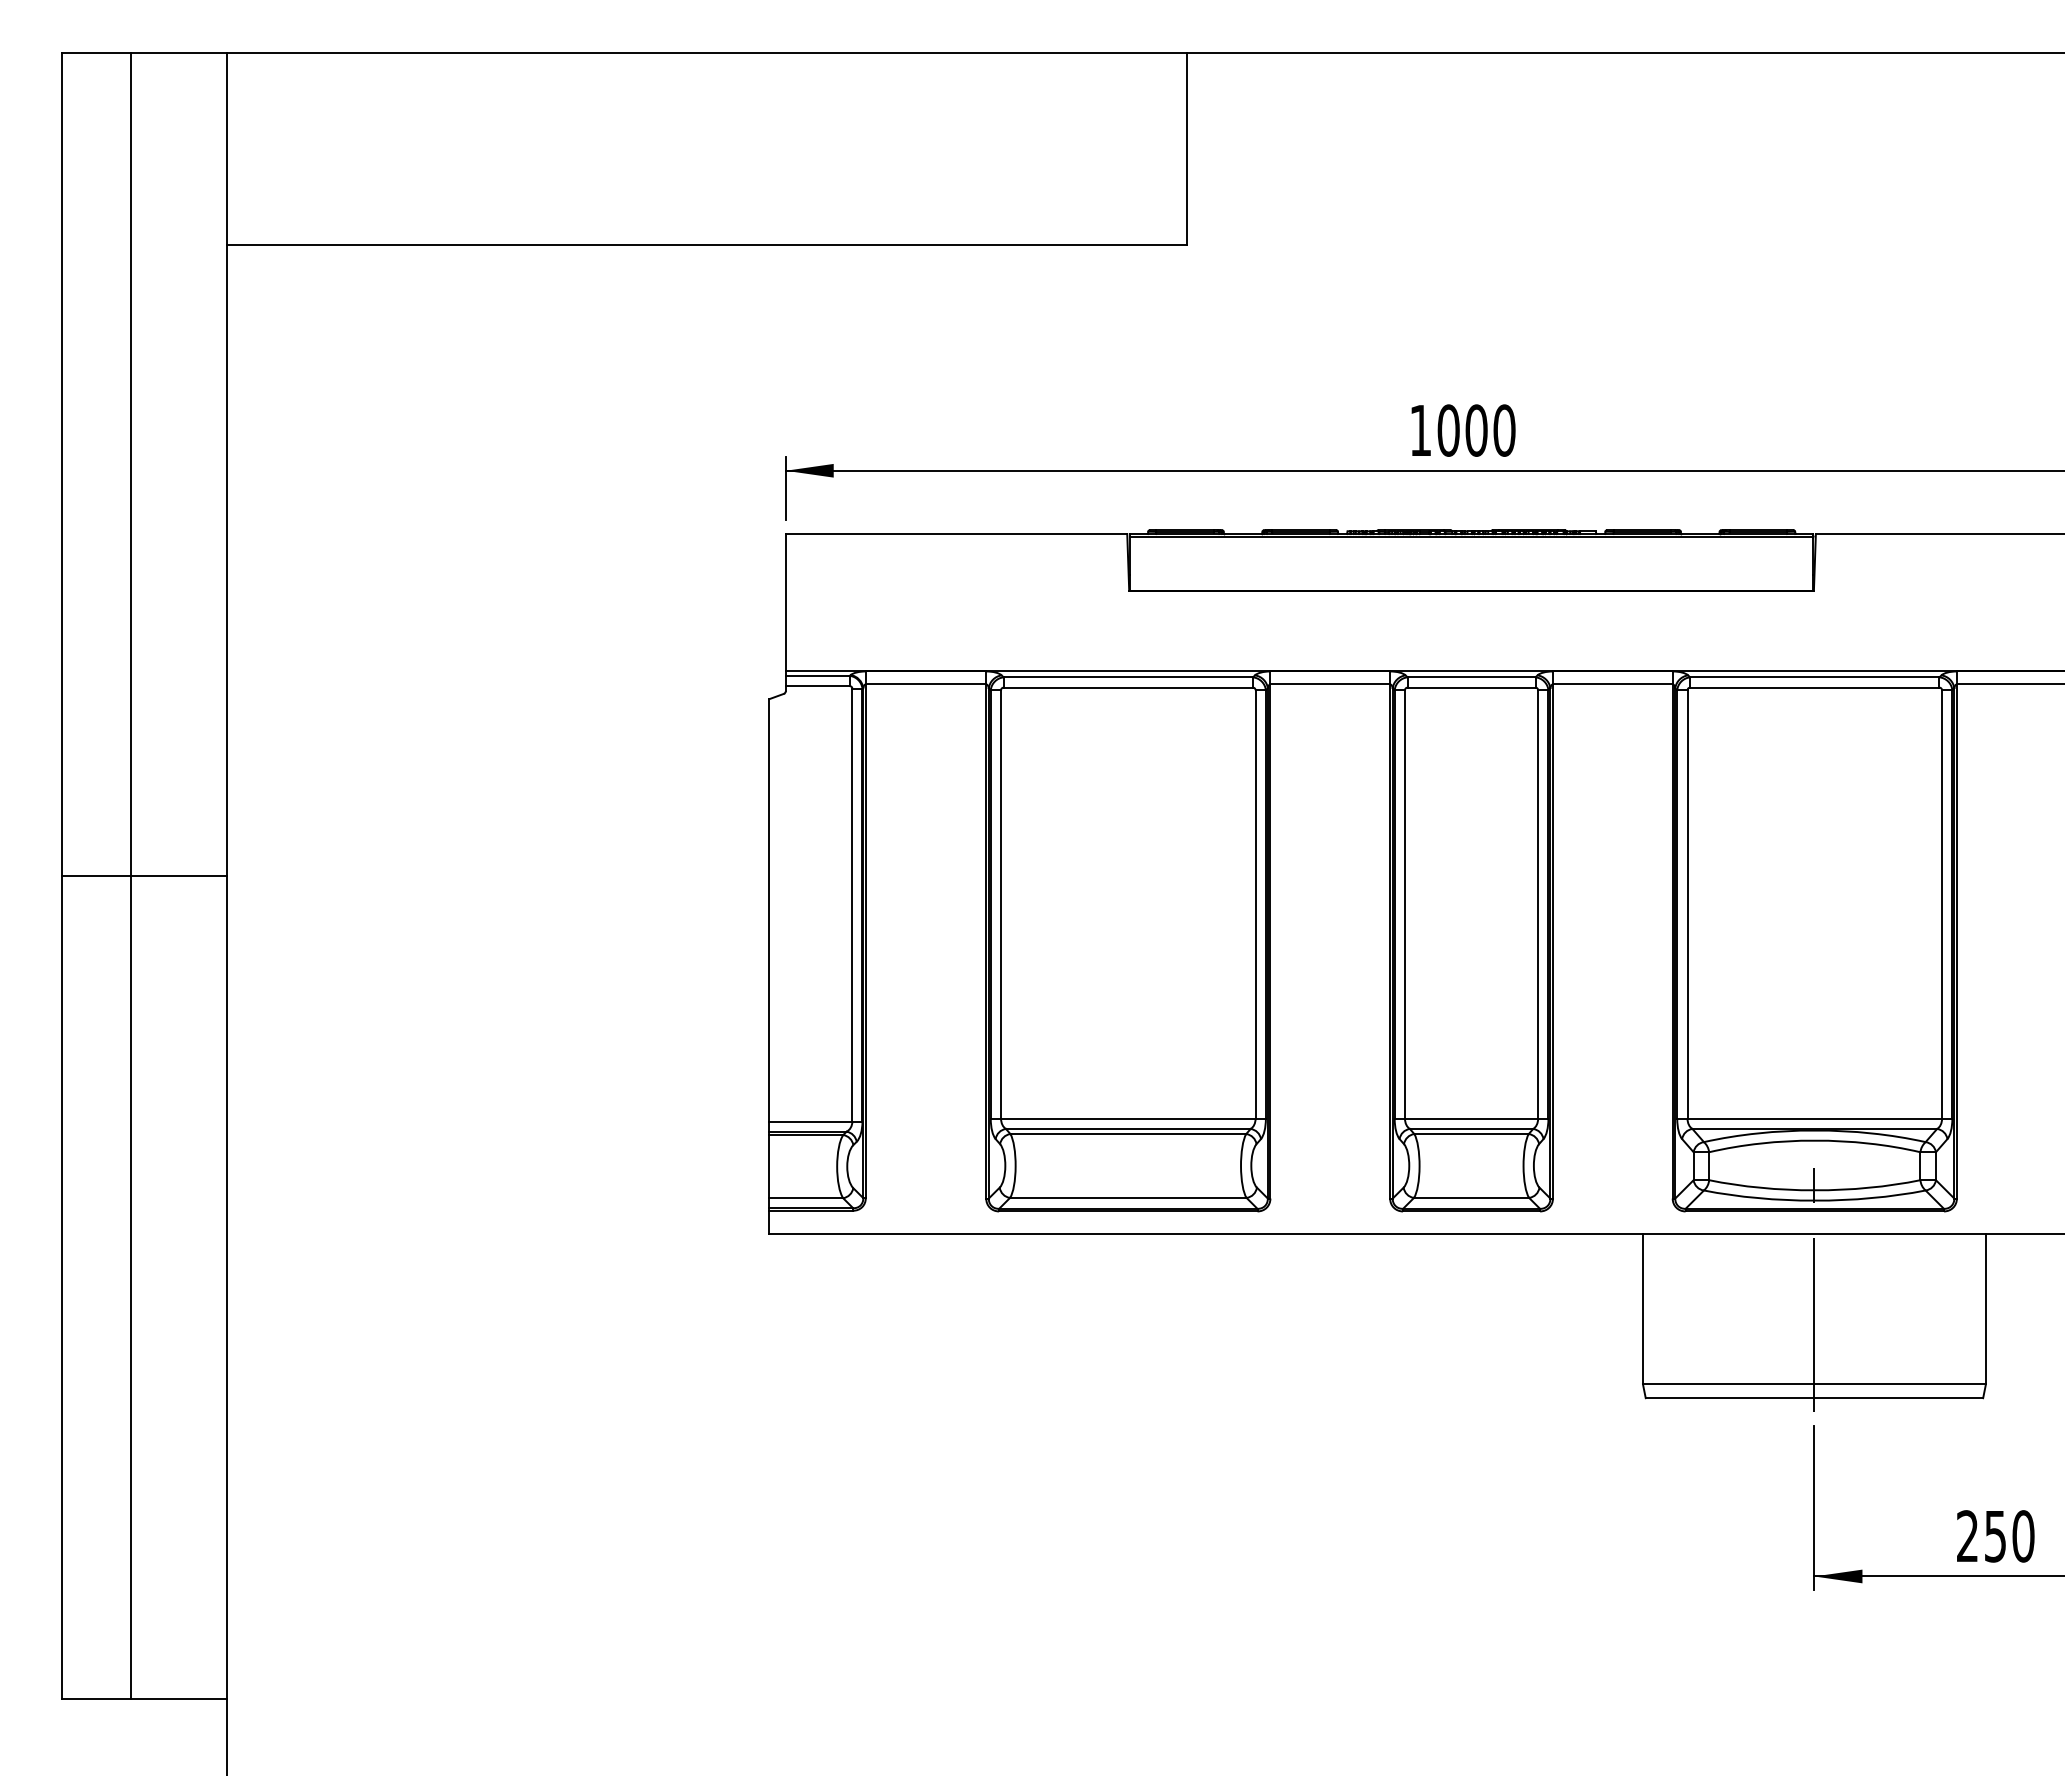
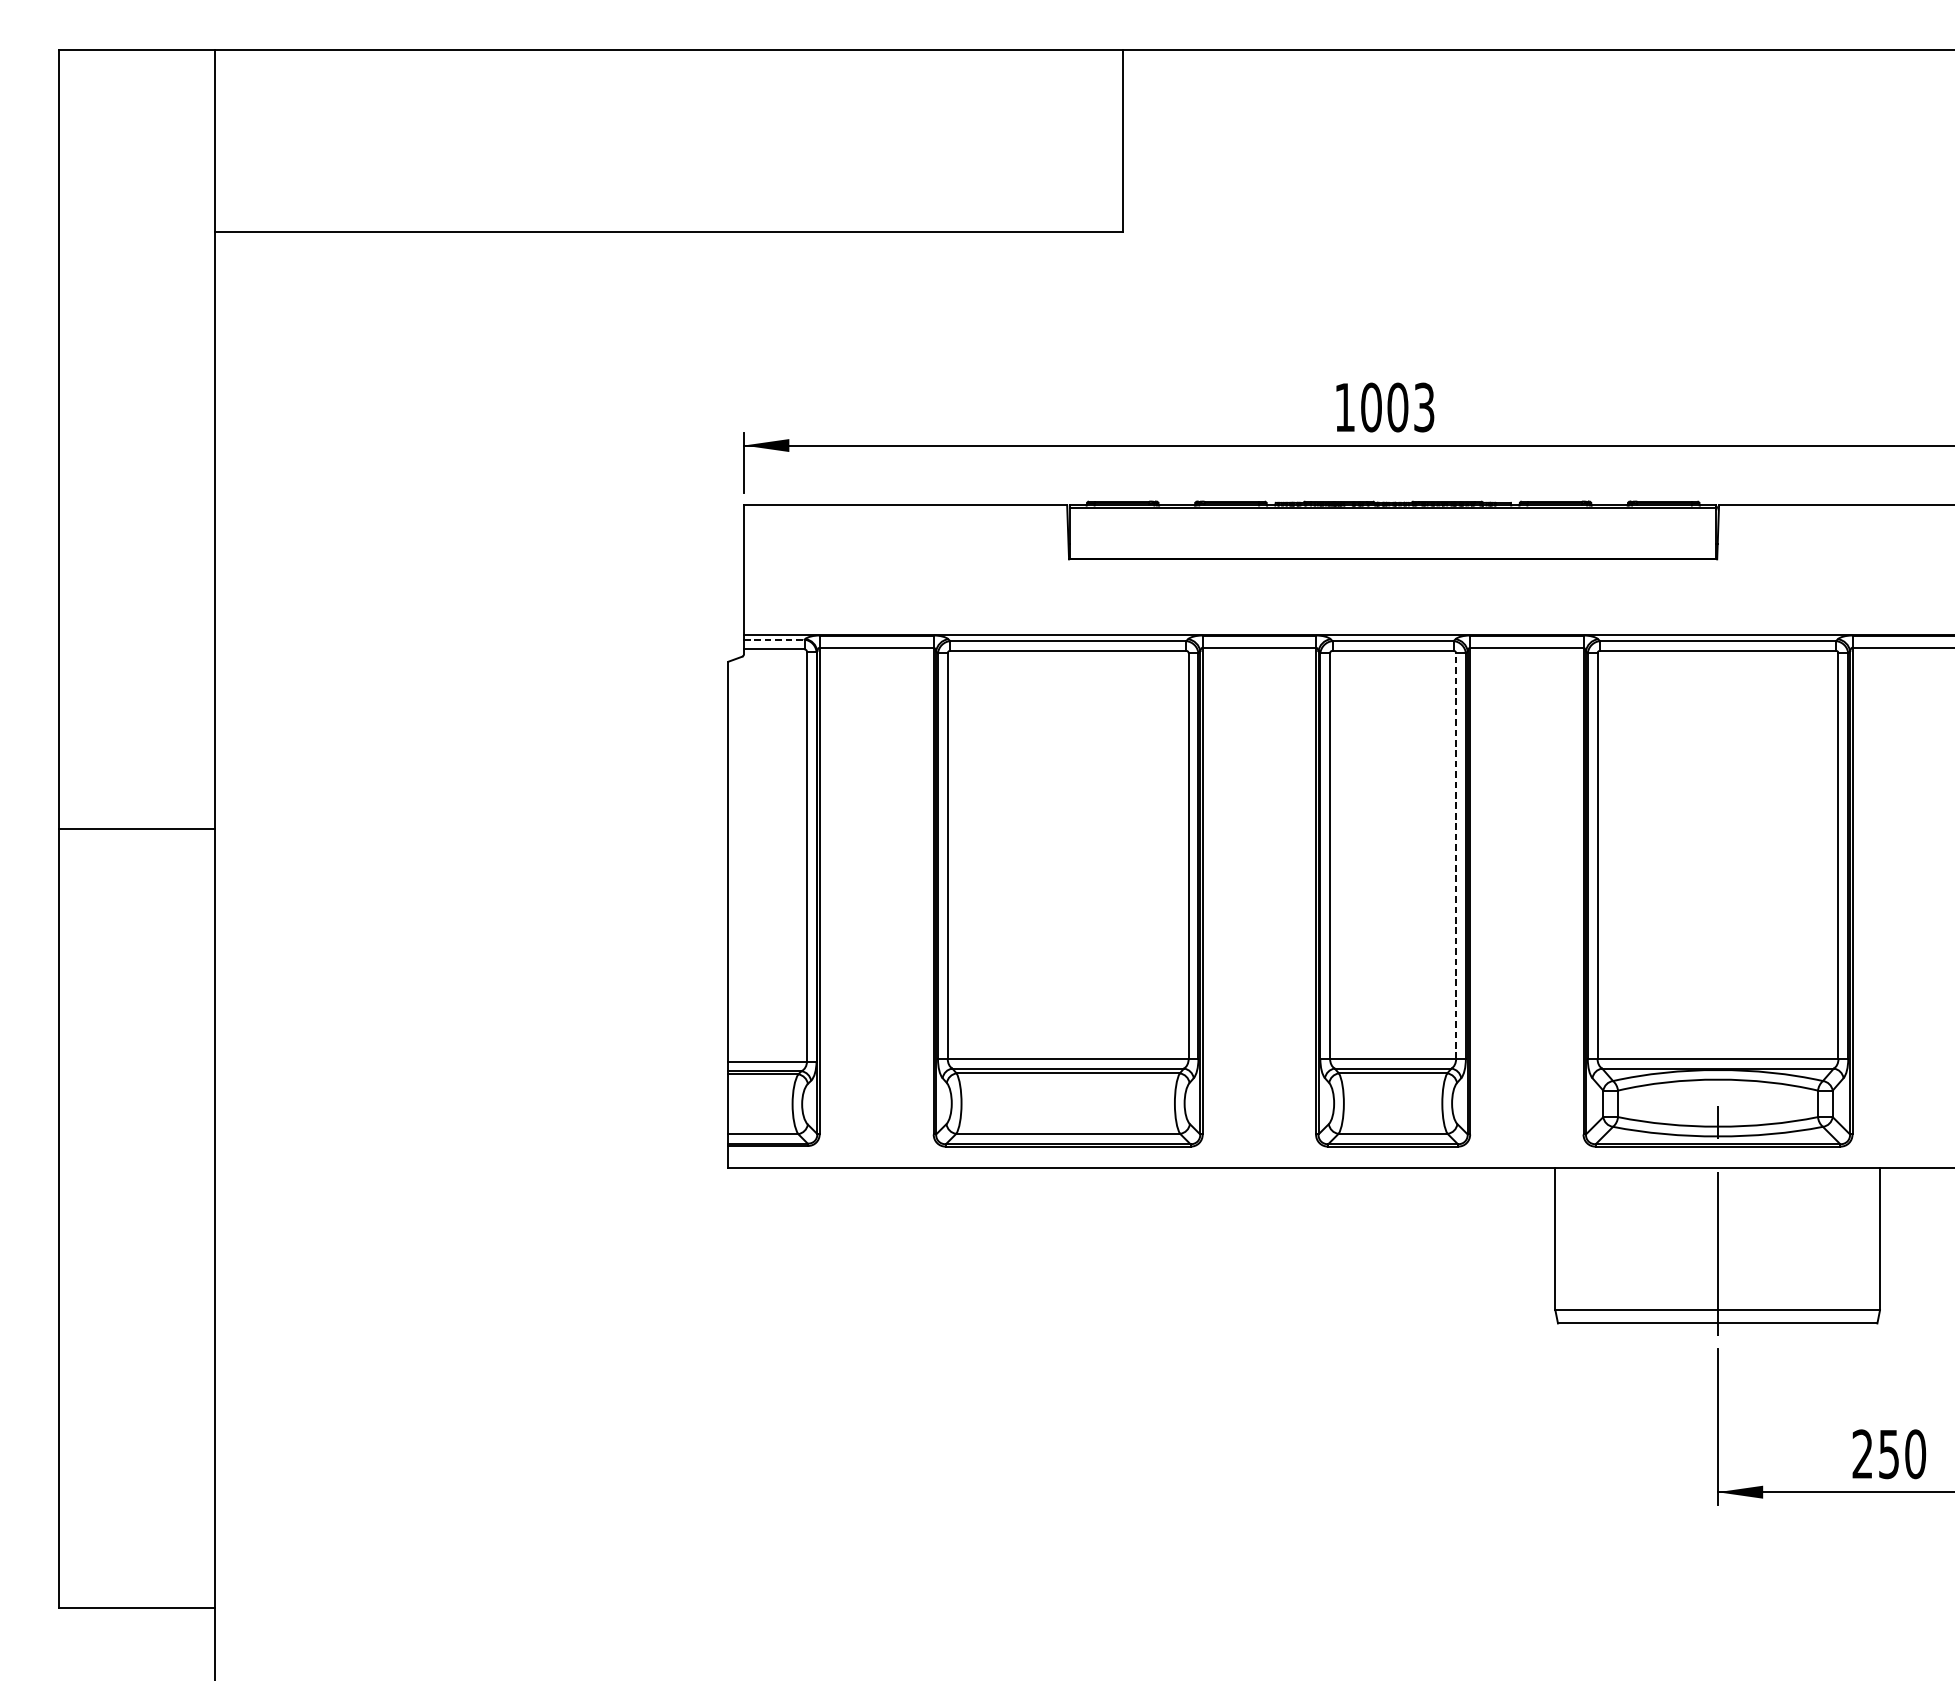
text: (1504, 430) -> (1424, 407), 1000 -> 1003
line: (818, 675) -> (774, 639), solid -> dashed
line: (130, 876) -> (123, 829), removed
line: (1538, 904) -> (1456, 856), solid -> dashed

